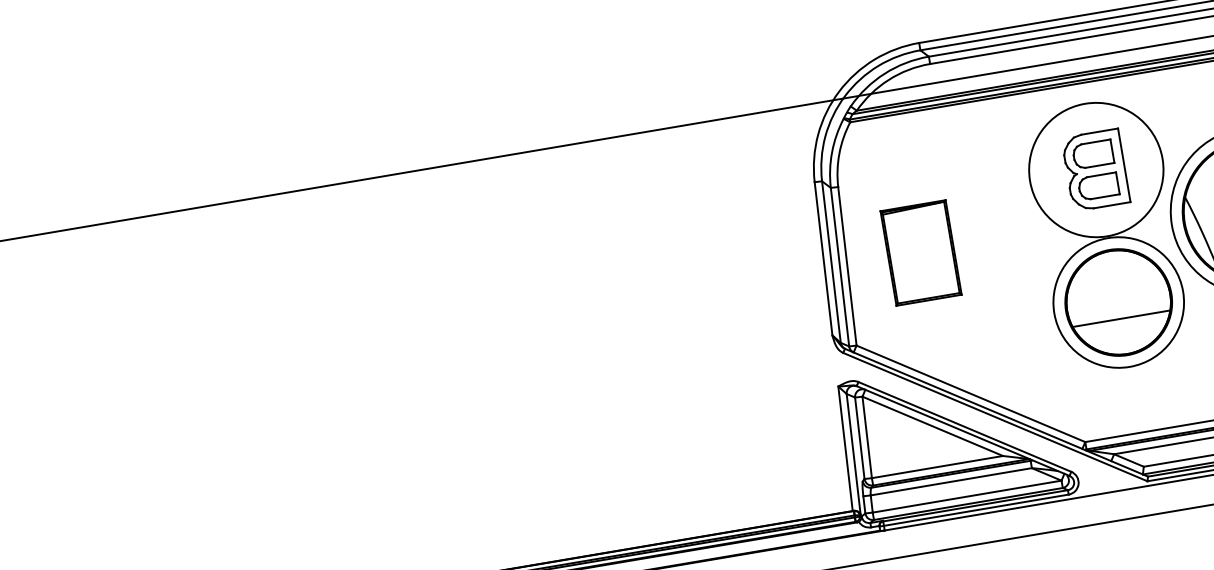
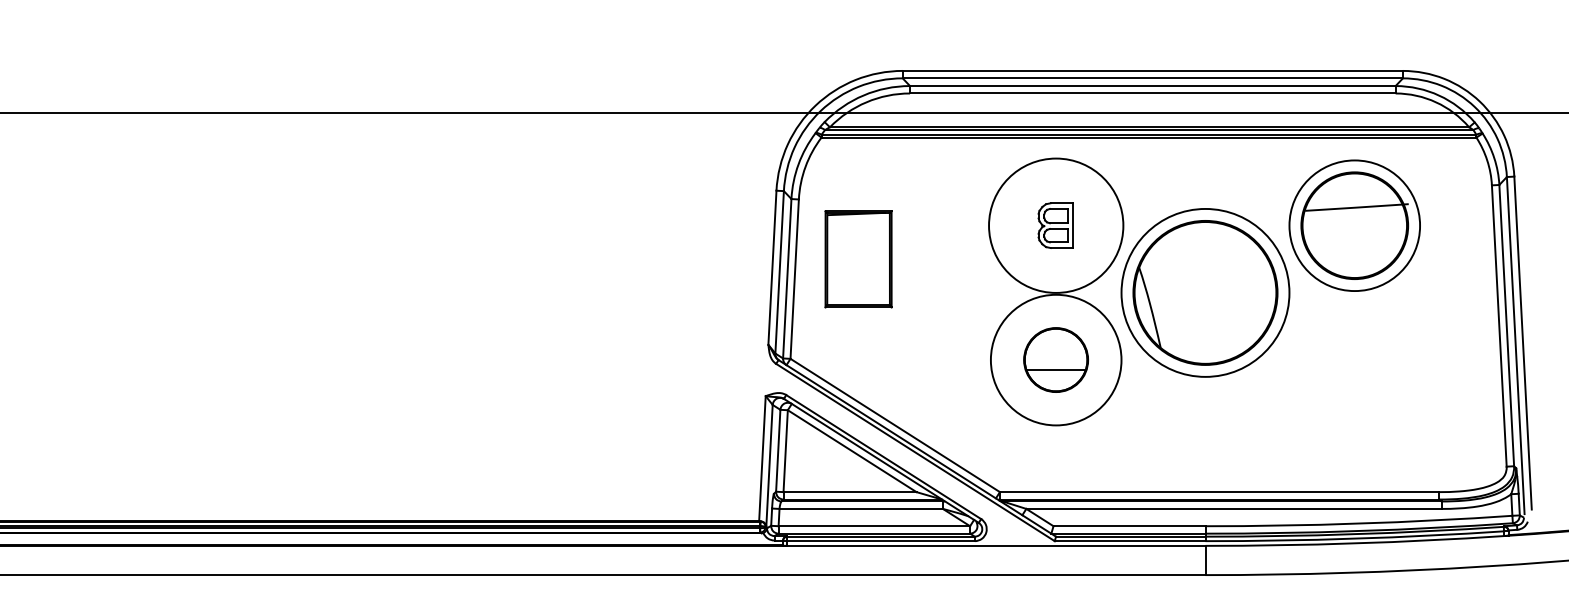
part: (1095, 169) -> (1055, 225), size x0.6
part: (921, 253) -> (858, 259), moved
part: (1117, 302) -> (1055, 359), size x0.6

